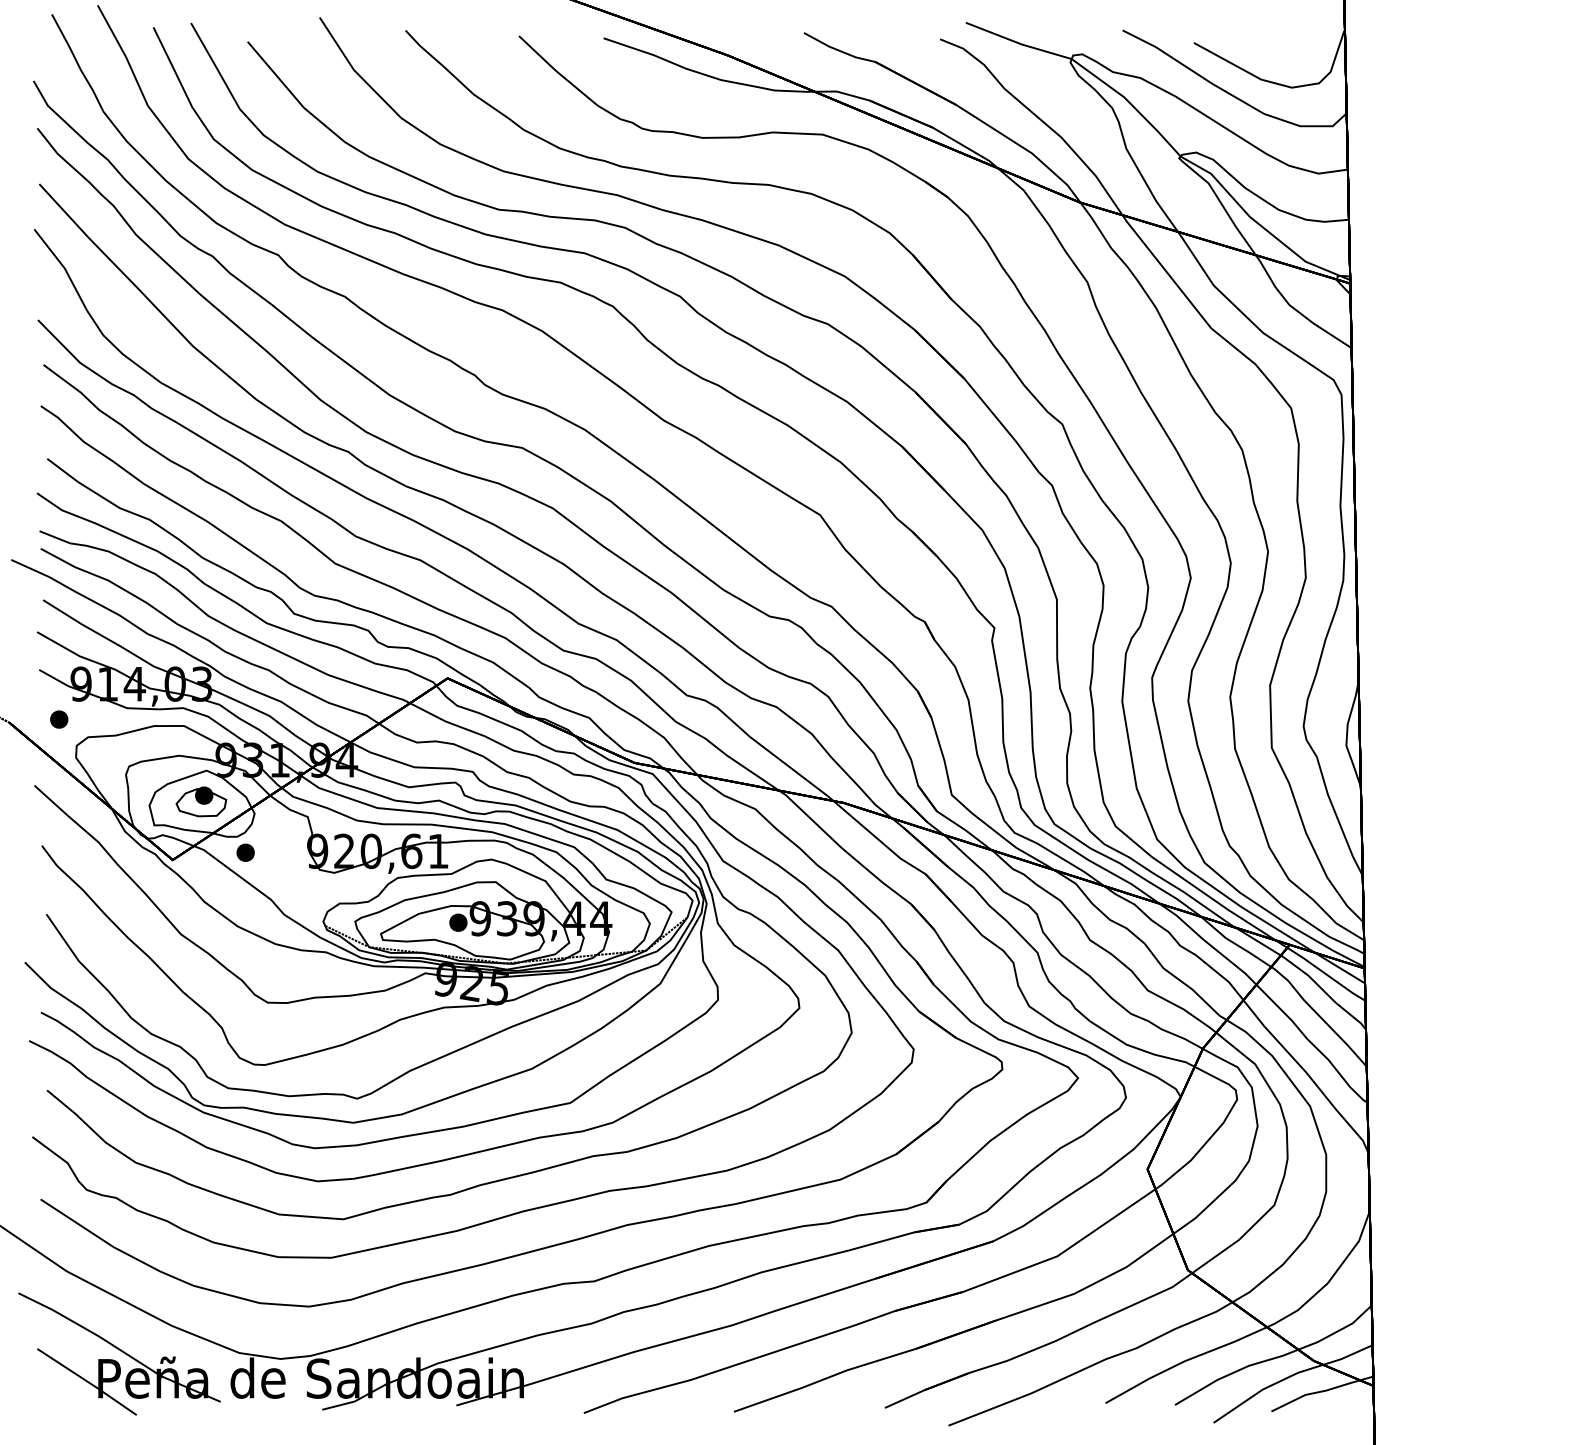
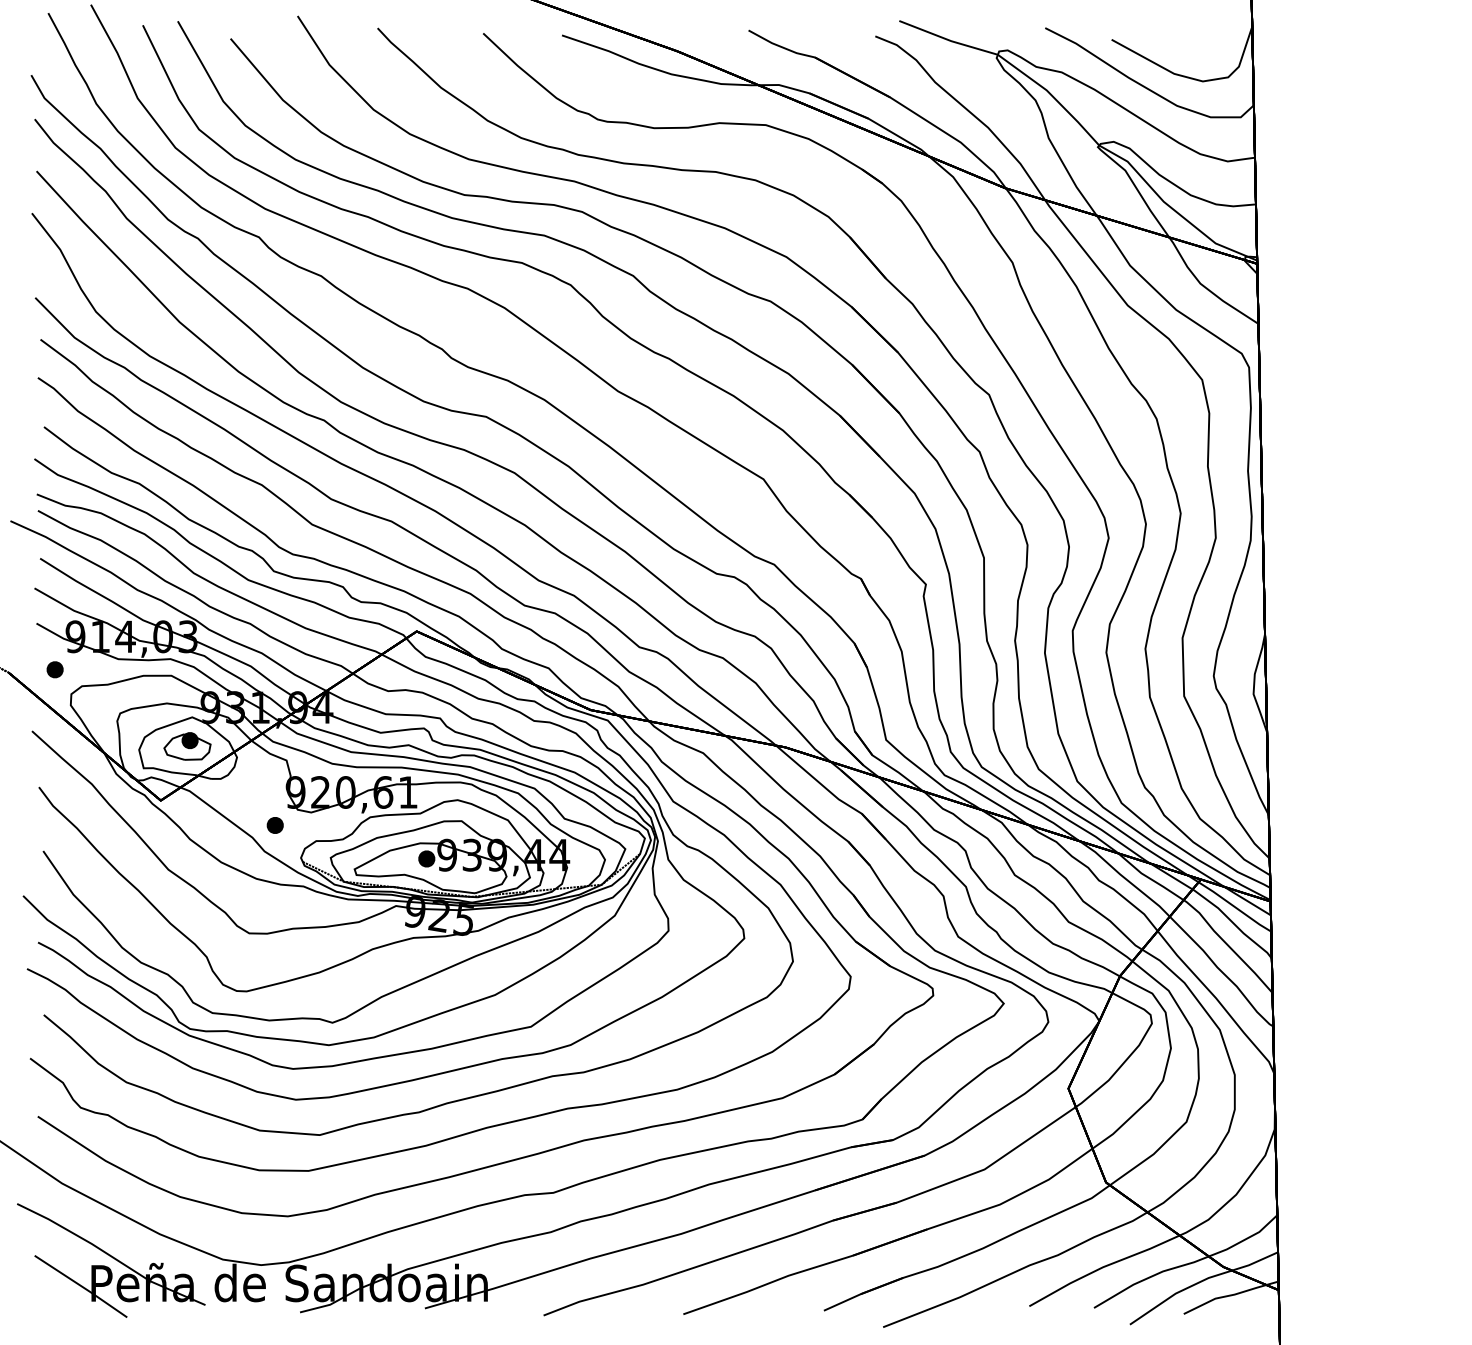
part: (245, 852) -> (275, 825), moved

